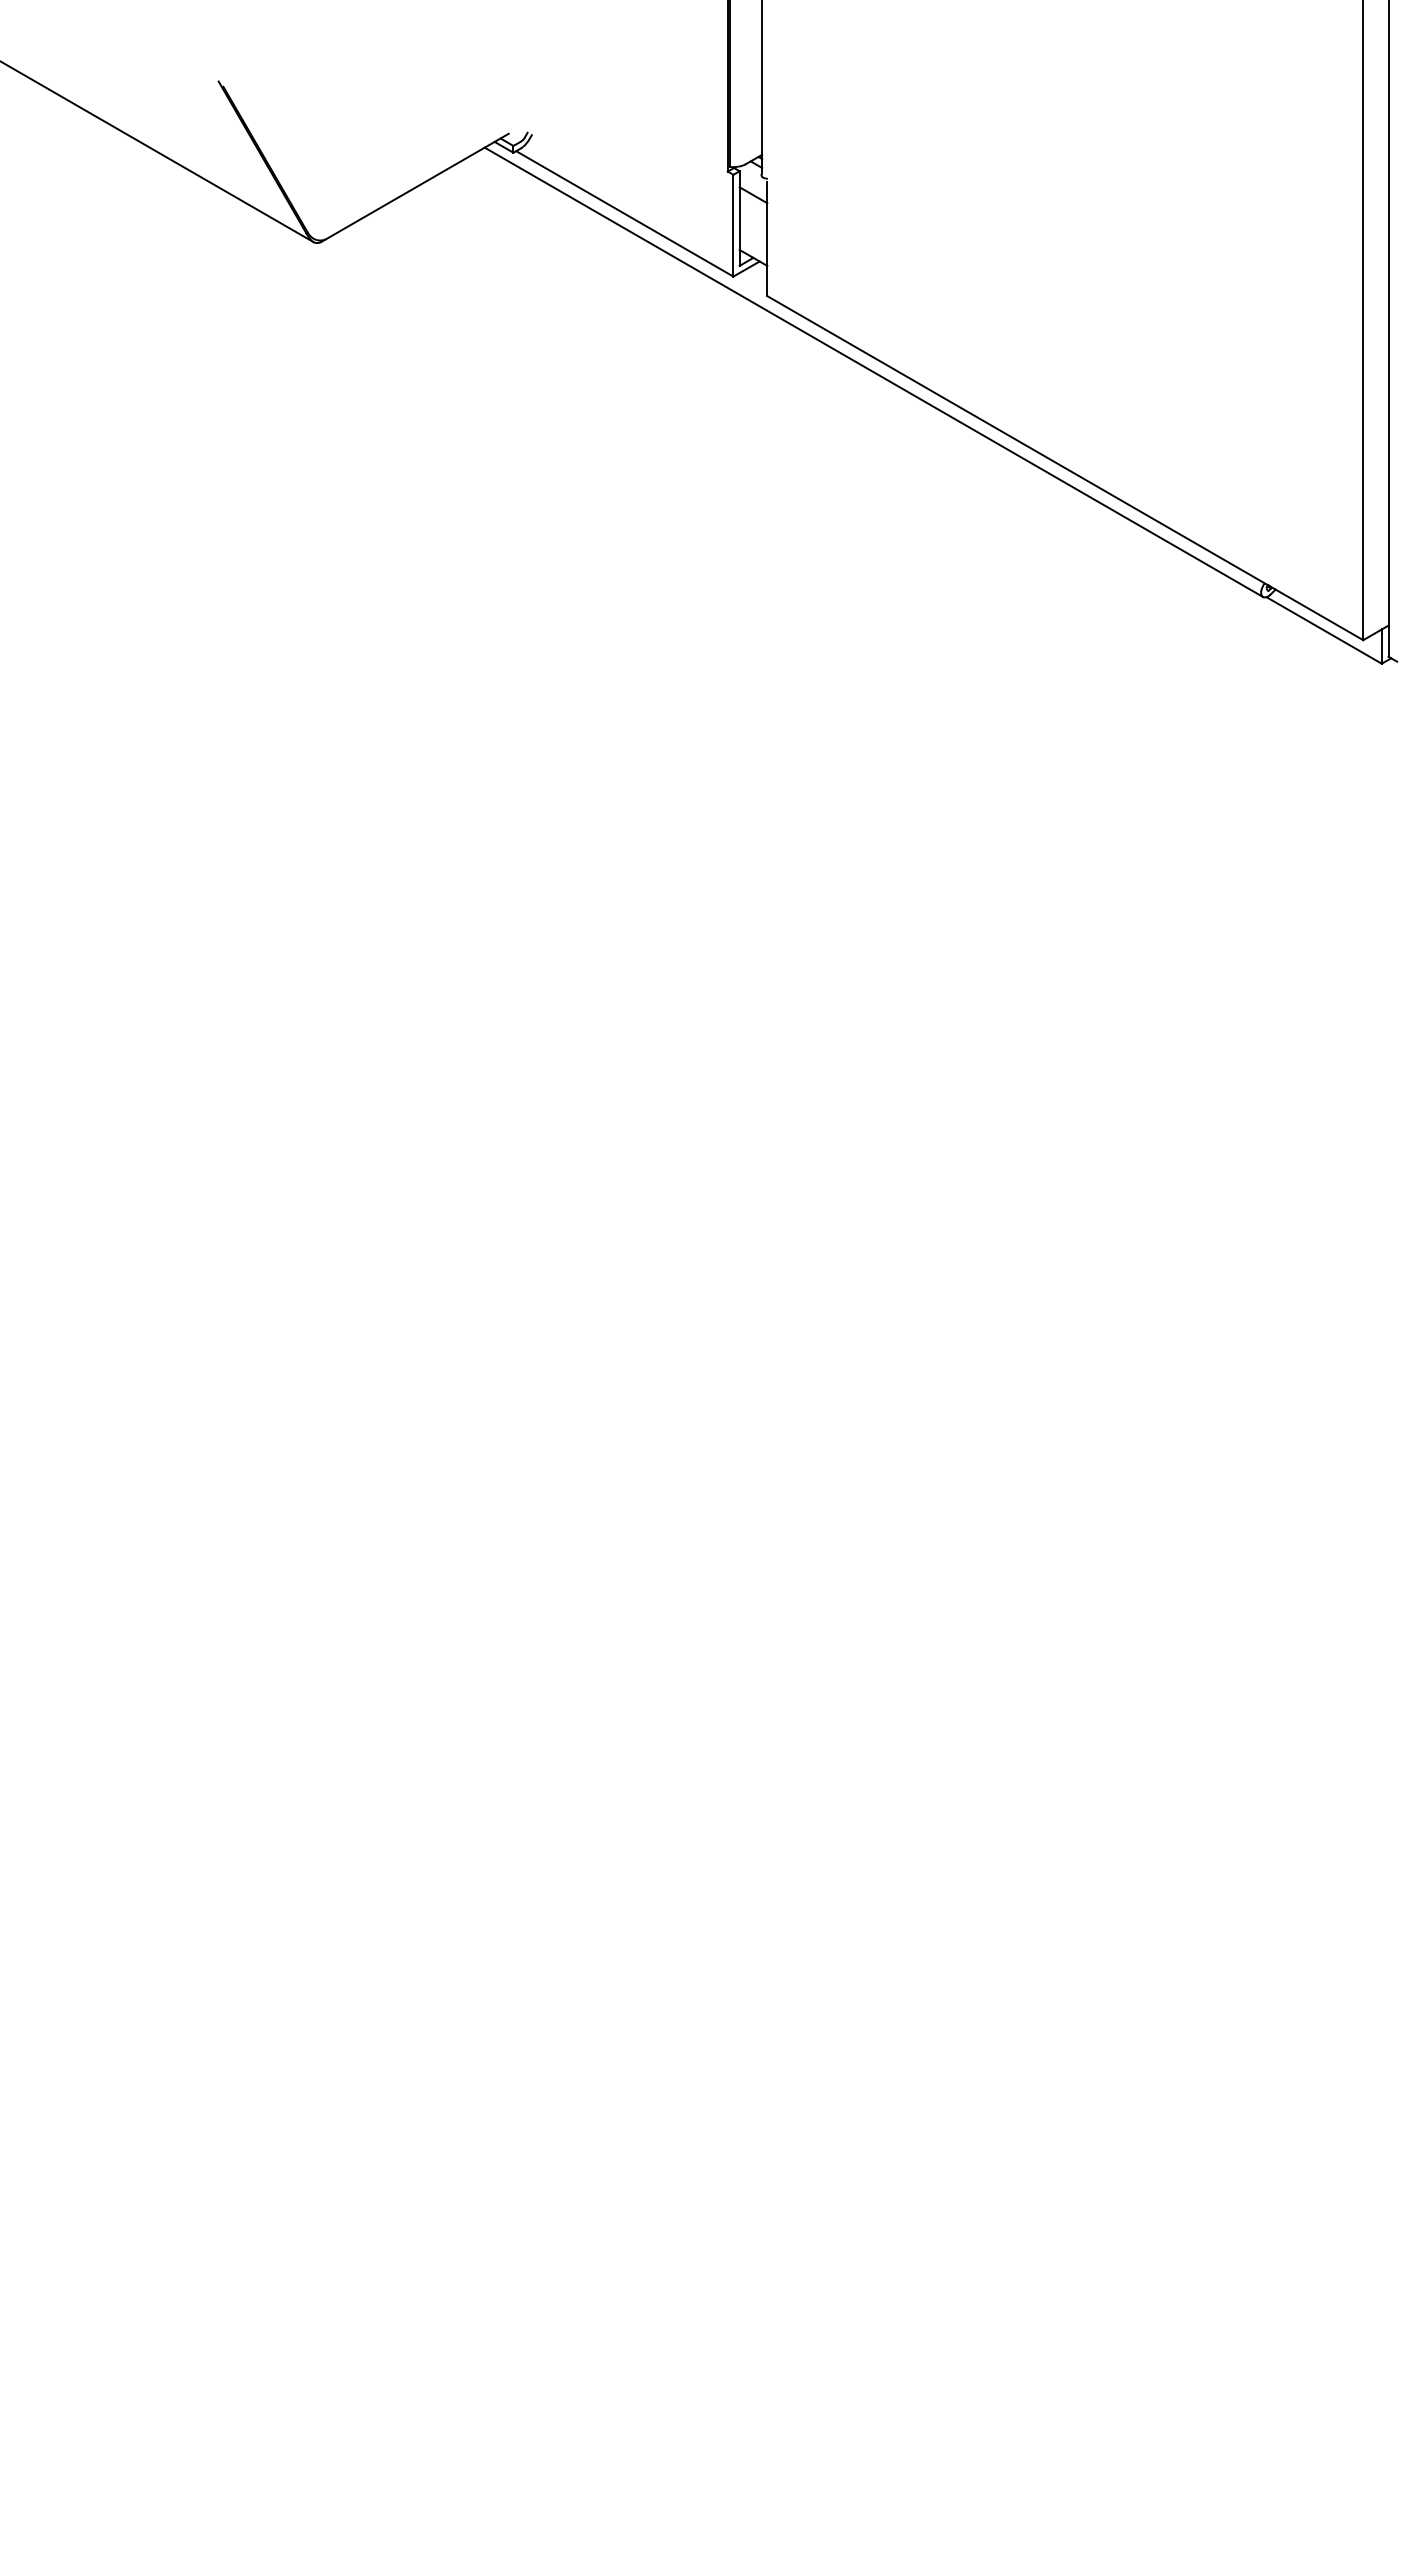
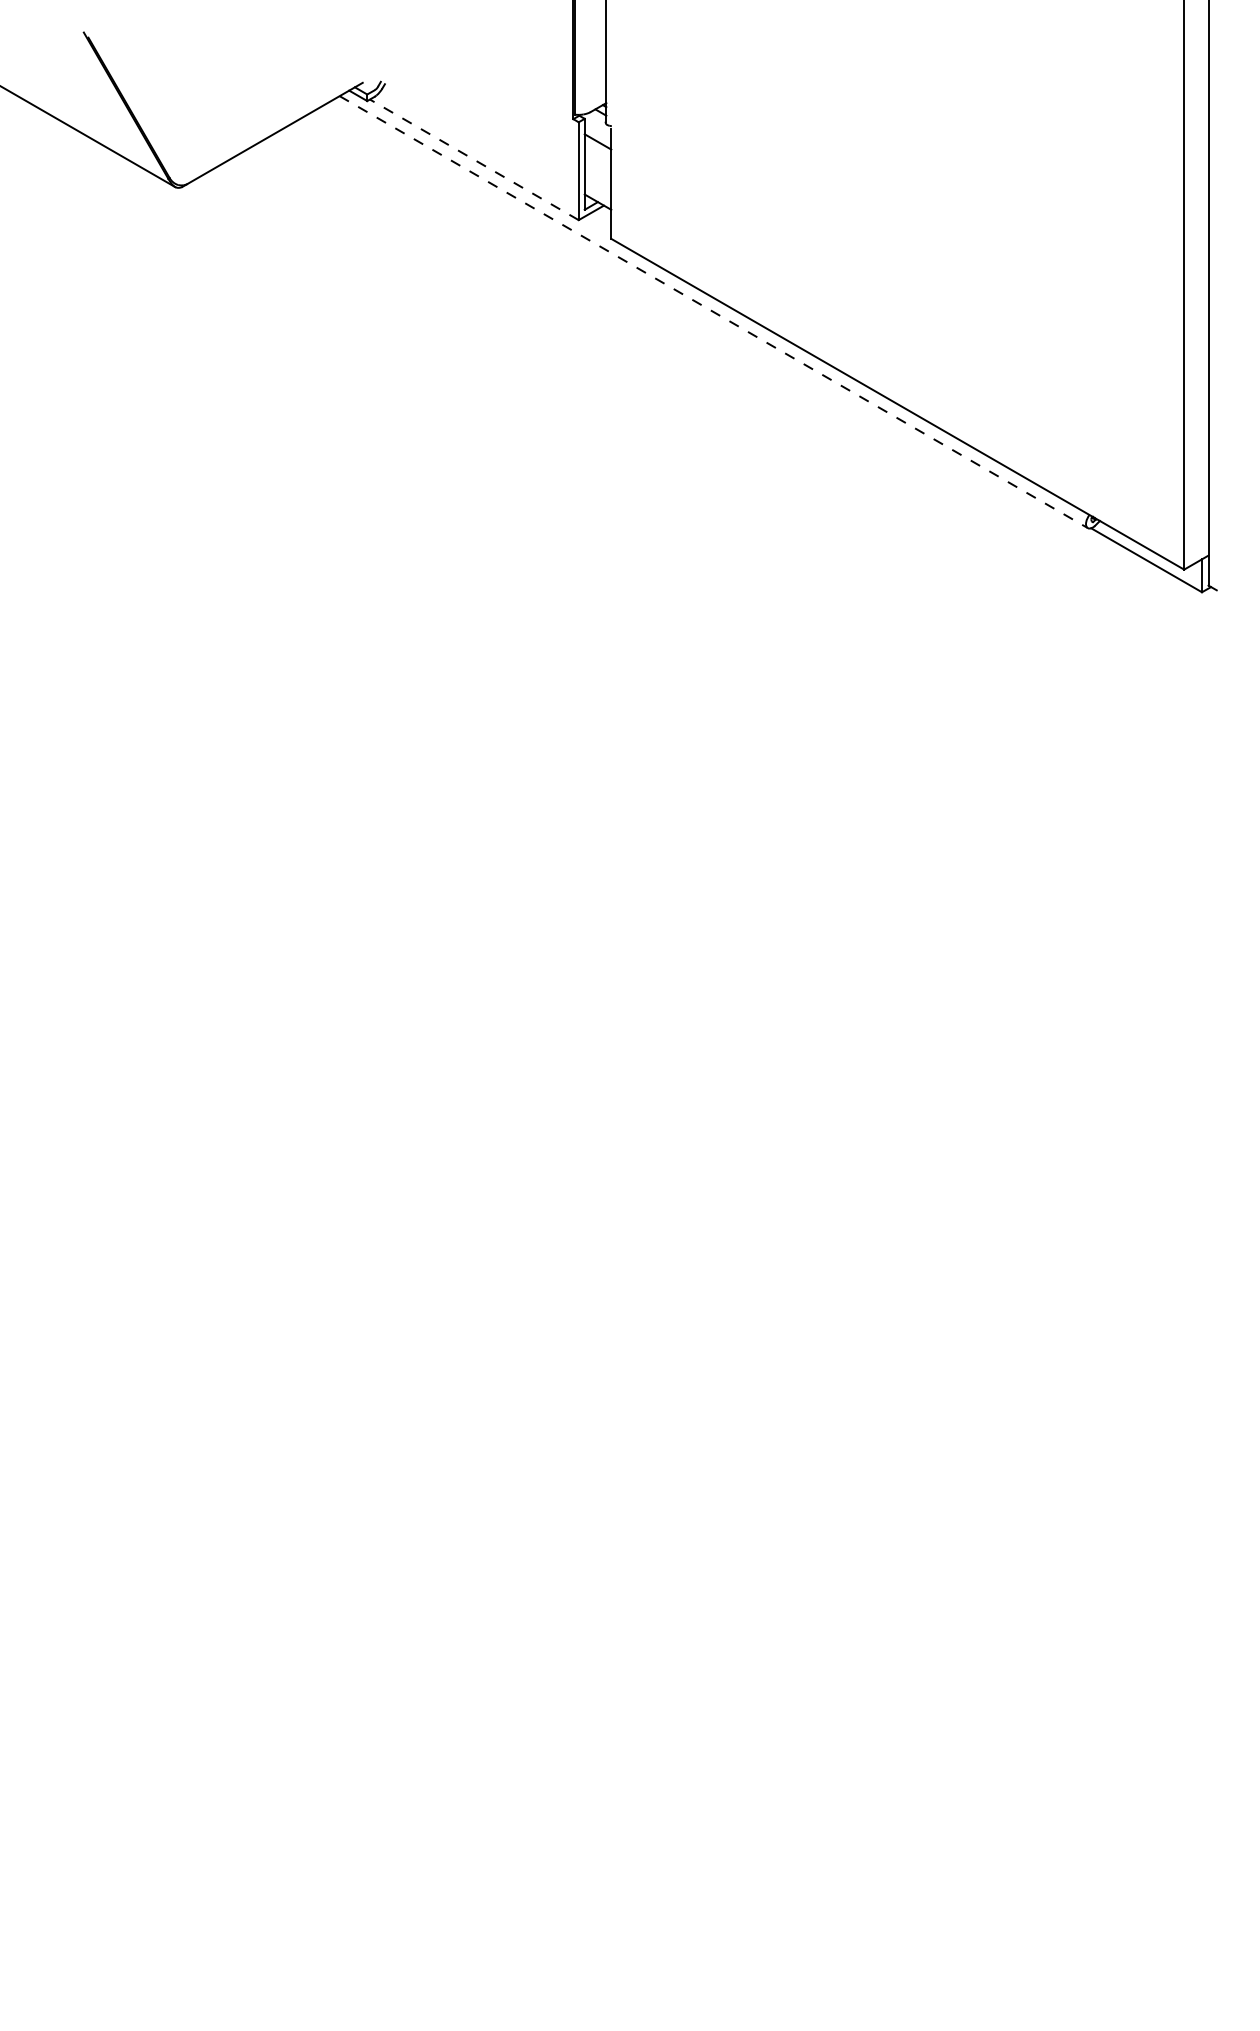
line: (624, 213) -> (474, 159), solid -> dashed
line: (874, 372) -> (714, 312), solid -> dashed

